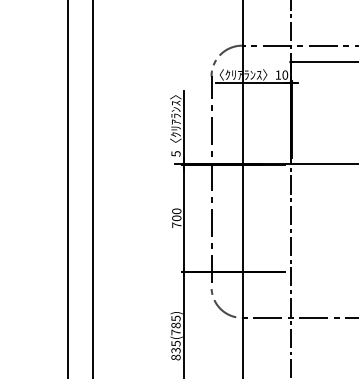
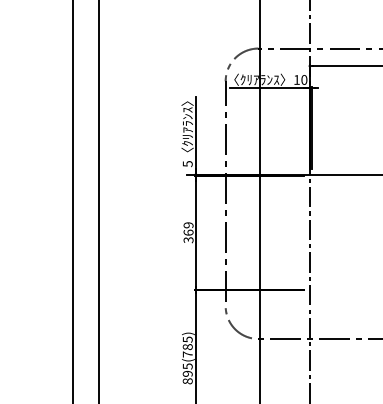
text: (176, 218) -> (188, 232), 700 -> 369
text: (175, 350) -> (187, 373), 835(785) -> 895(785)

